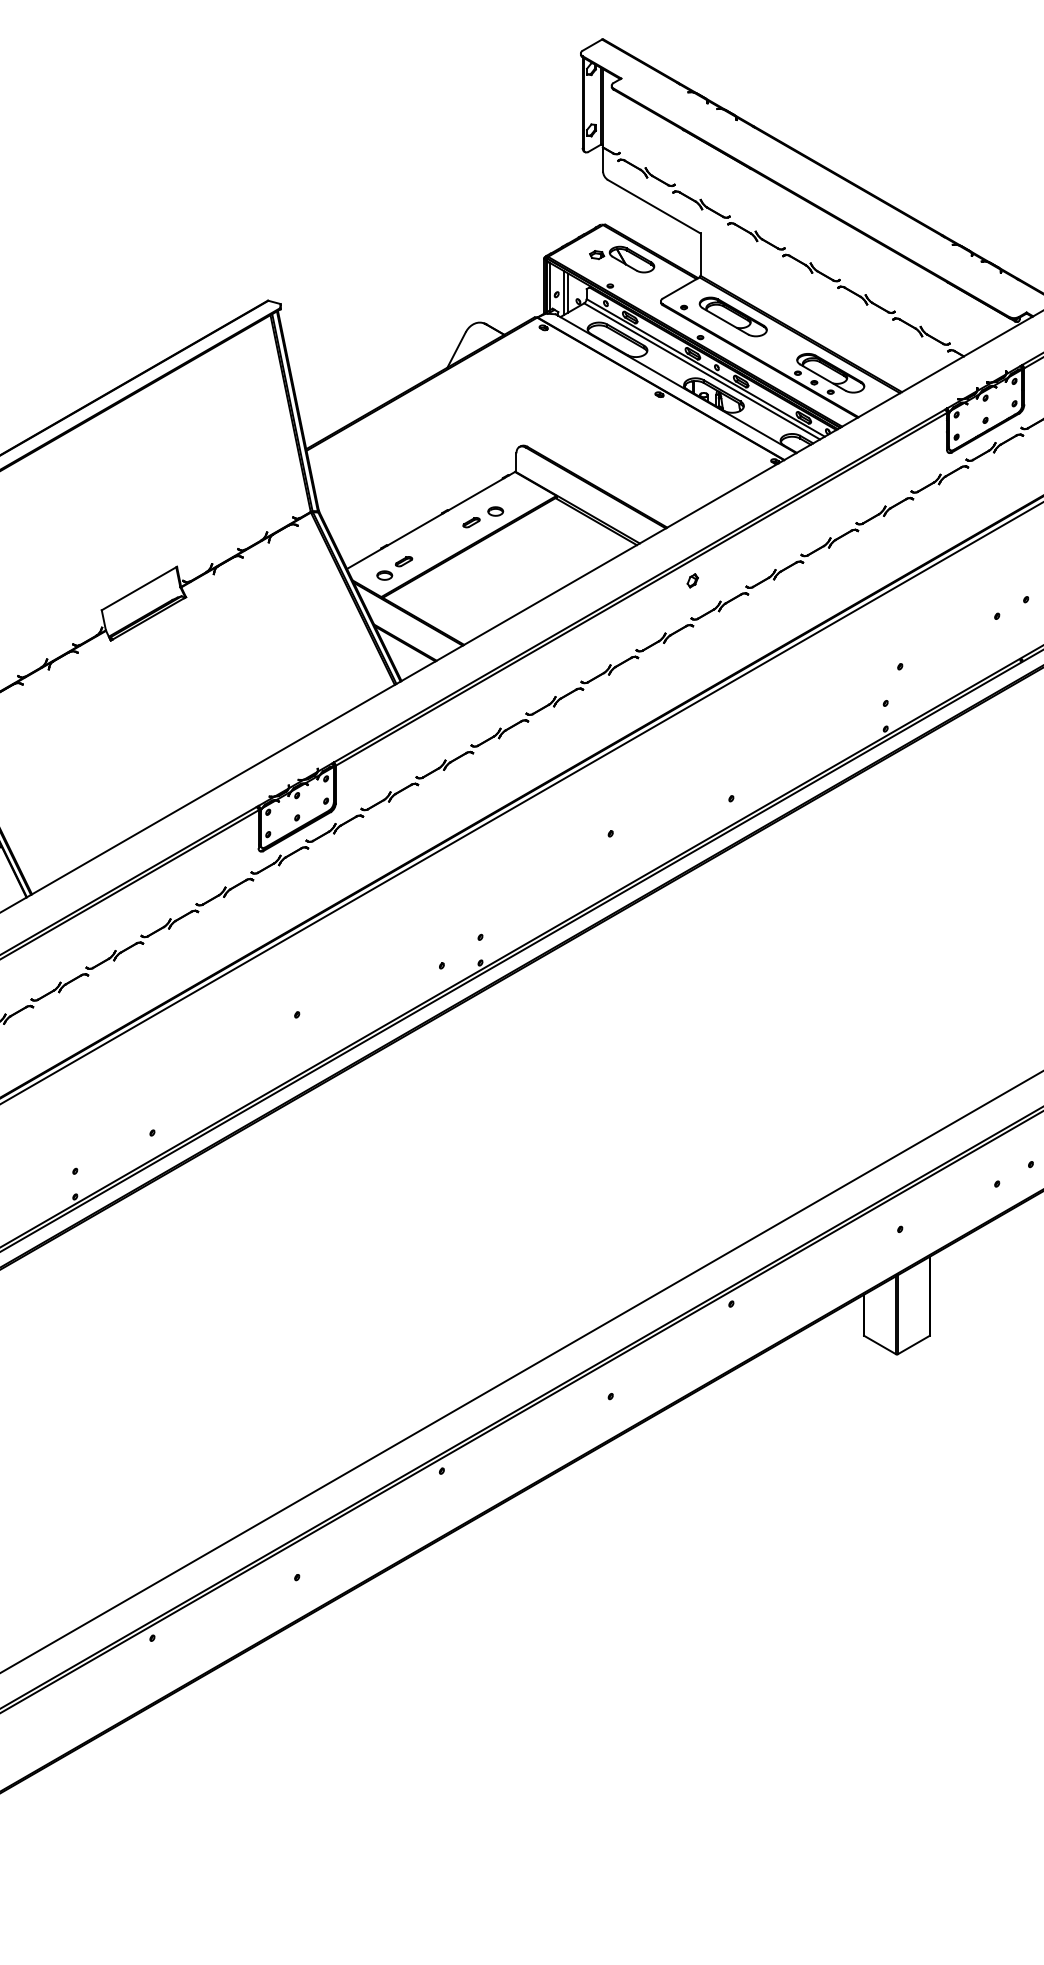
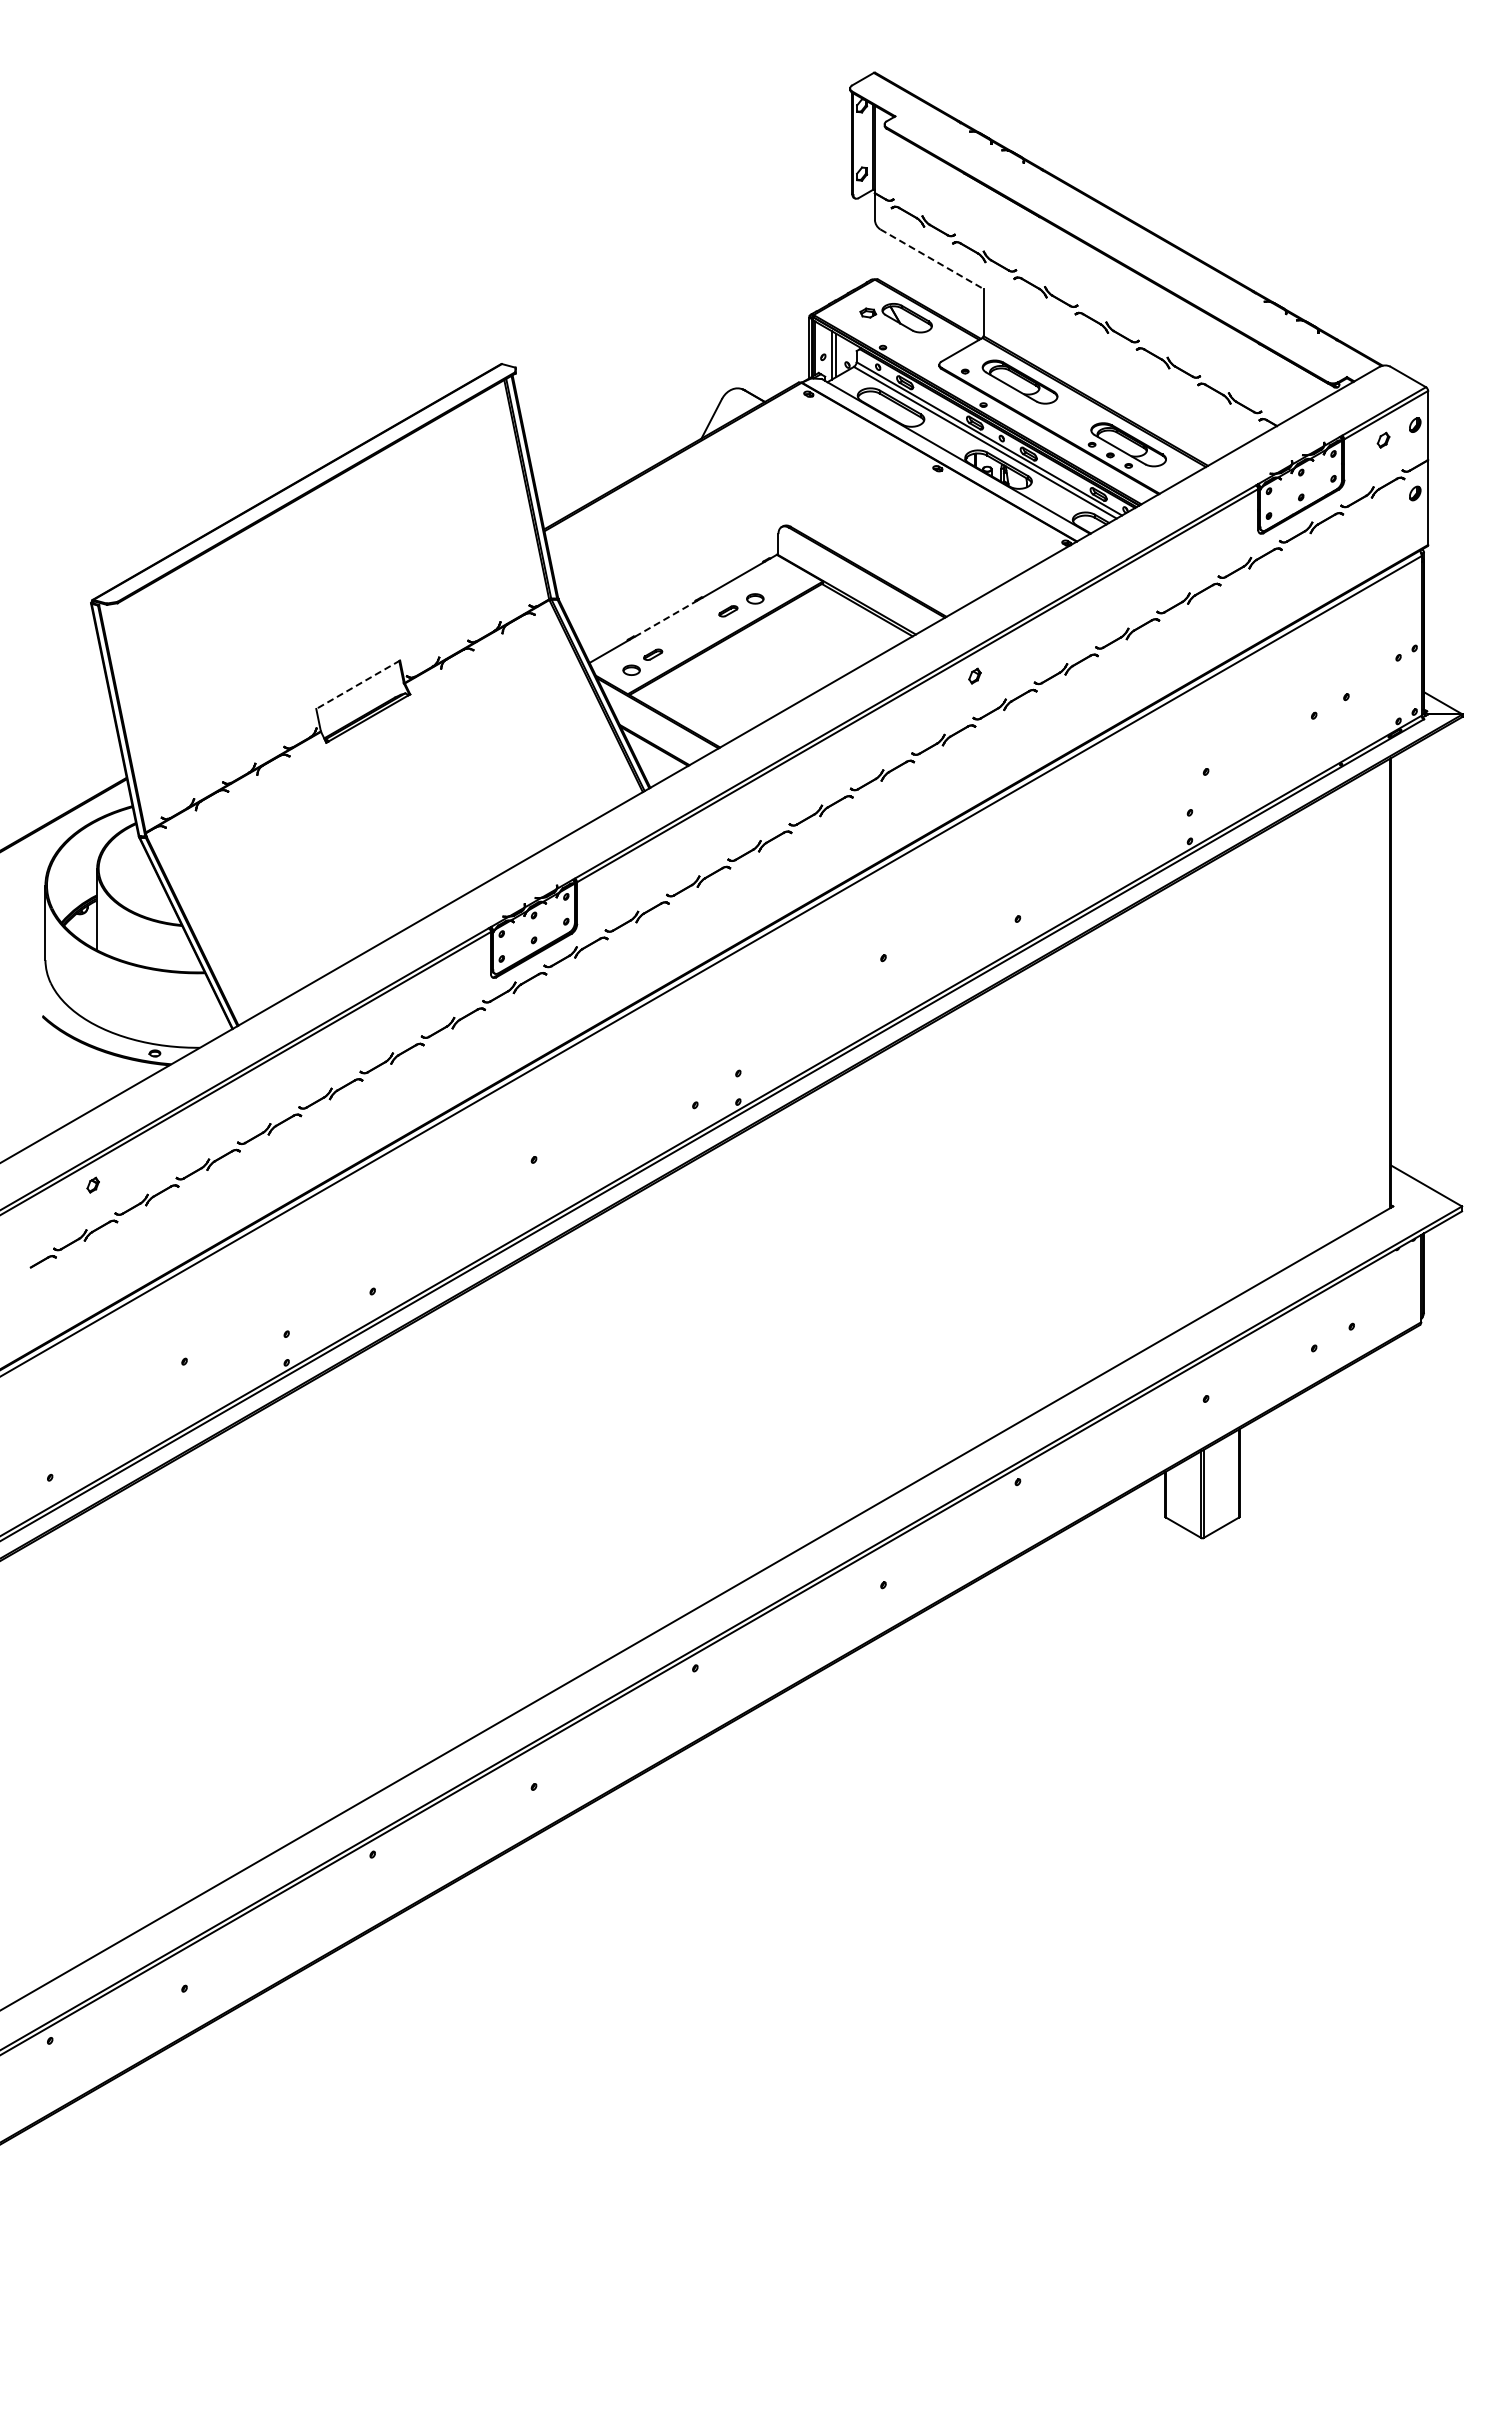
line: (653, 206) -> (931, 259), solid -> dashed
line: (416, 529) -> (666, 618), solid -> dashed
line: (138, 589) -> (357, 685), solid -> dashed

